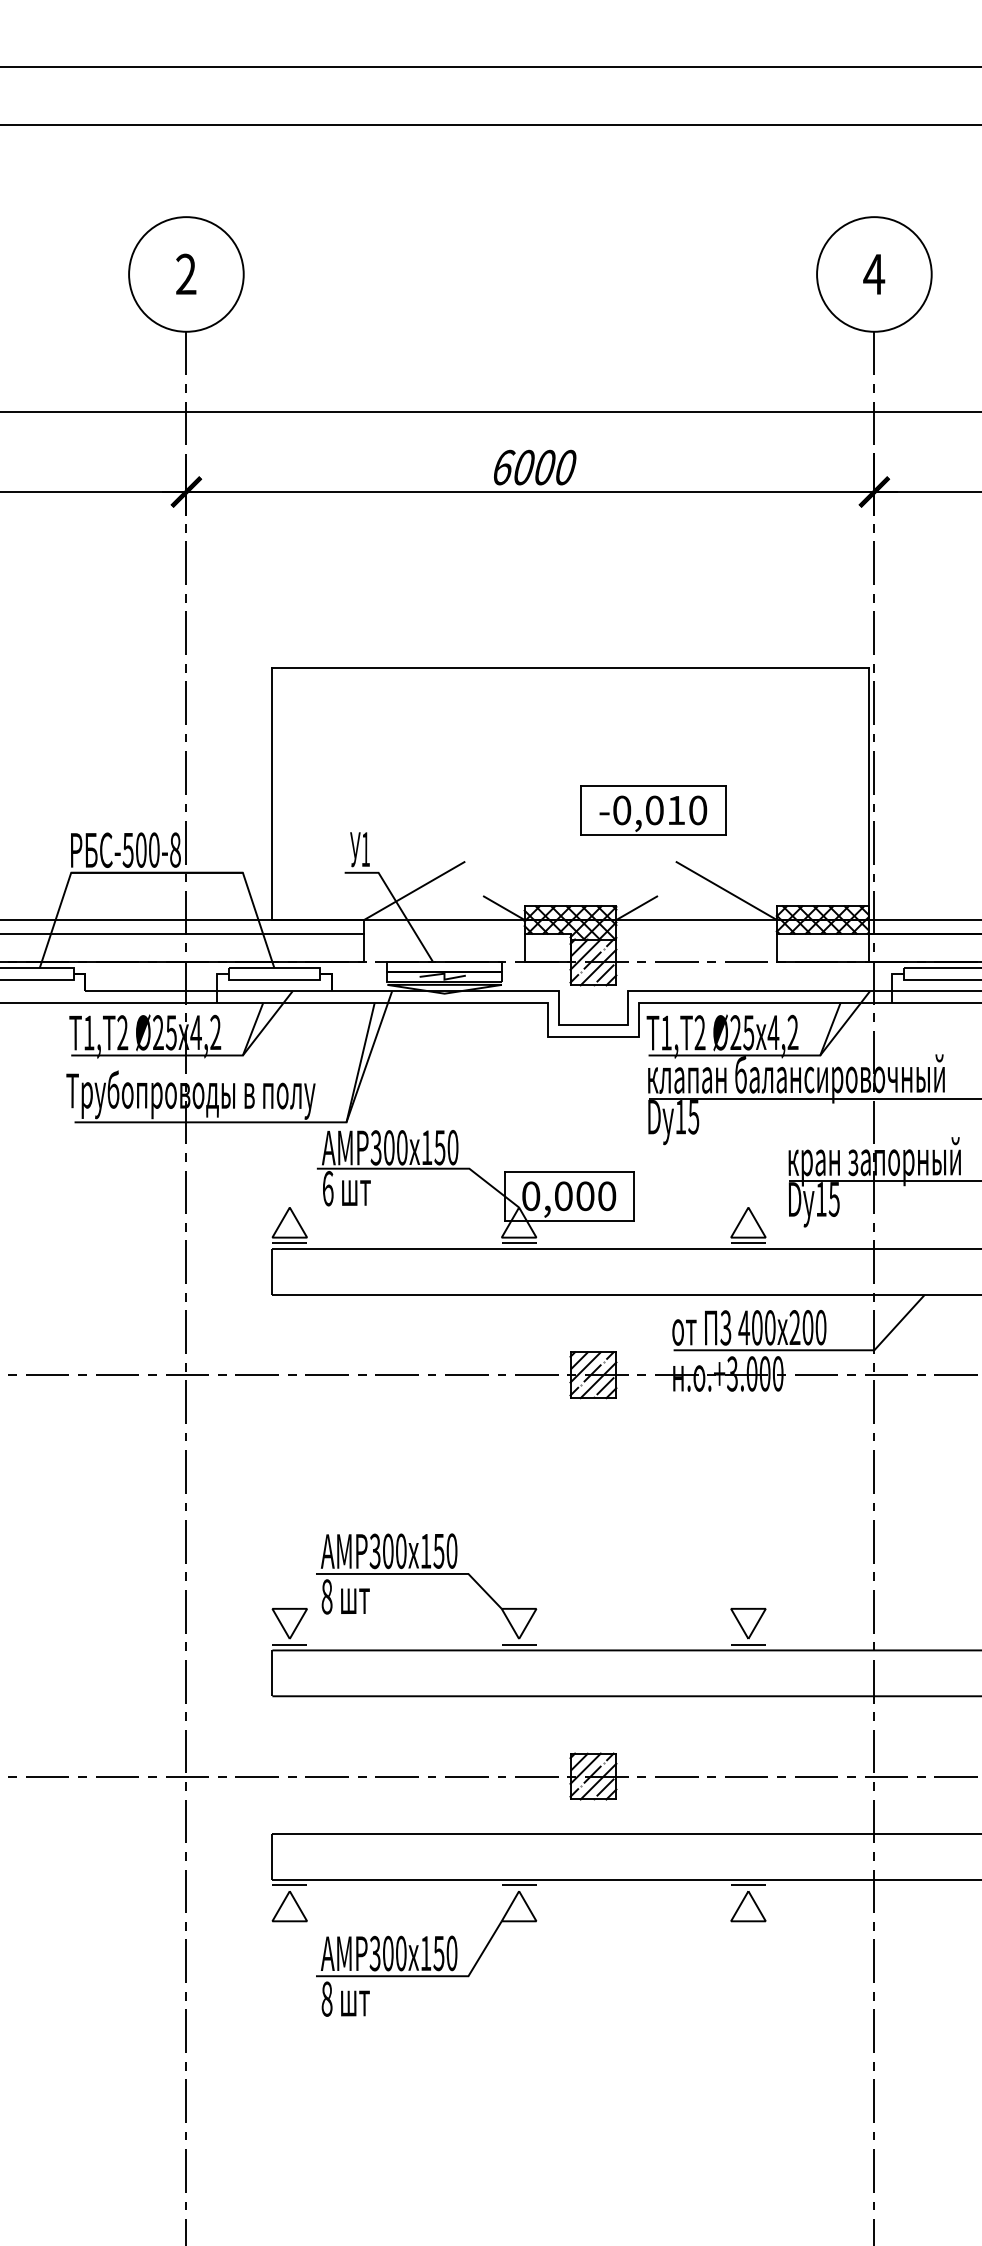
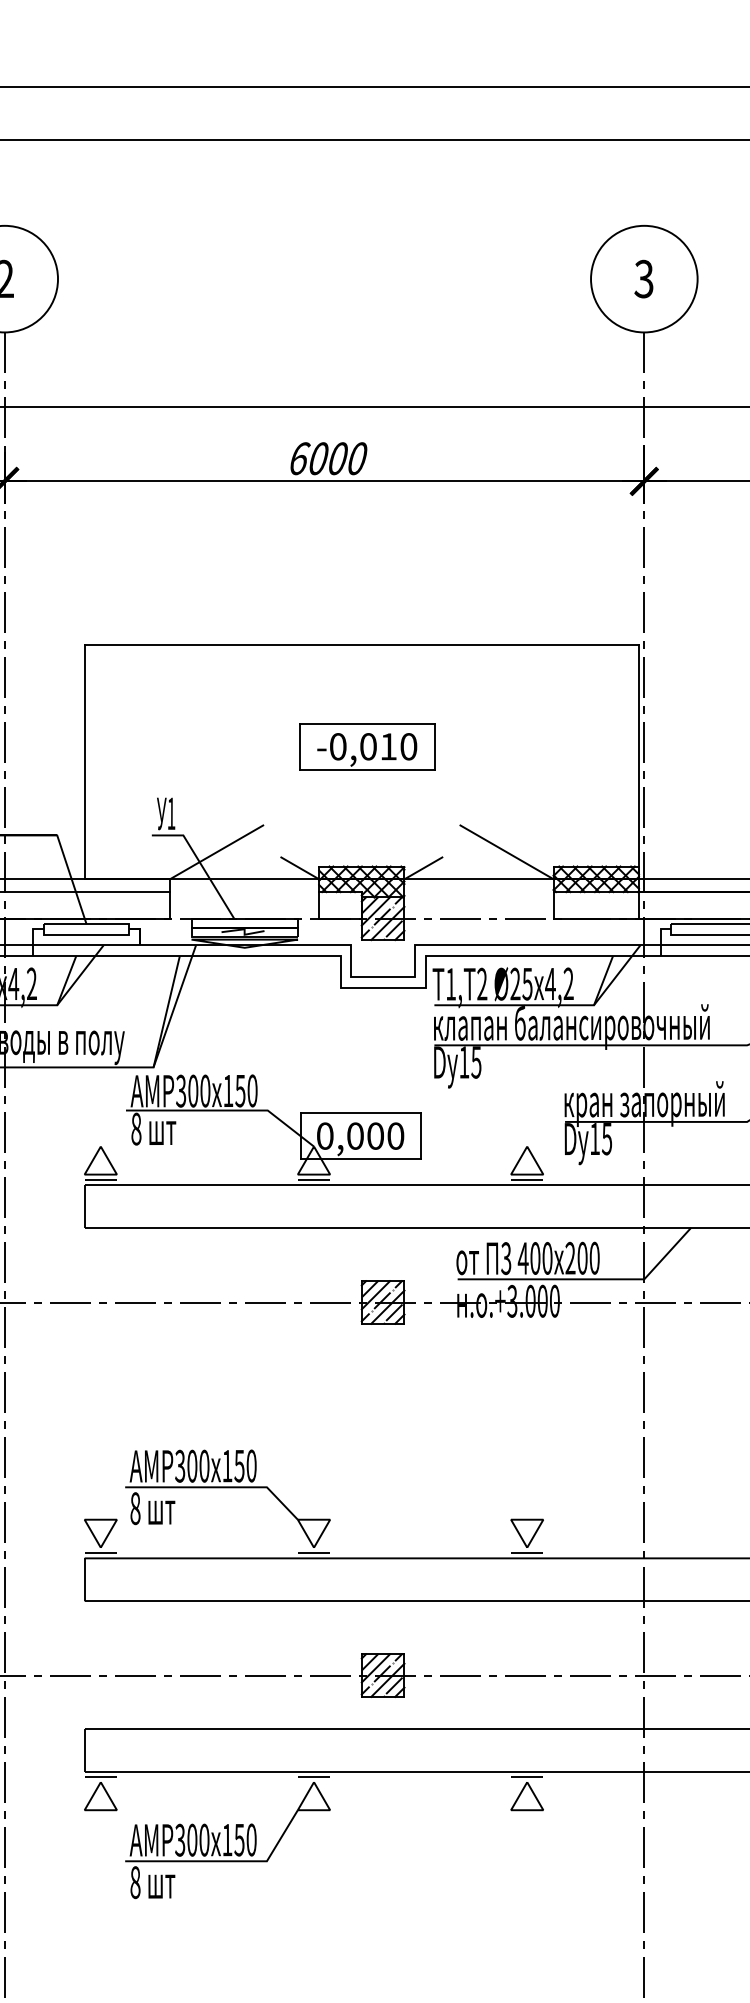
text: (874, 274) -> (644, 279), 4 -> 3
part: (653, 810) -> (367, 746), moved
text: (327, 1188) -> (135, 1128), 6 -> 8

